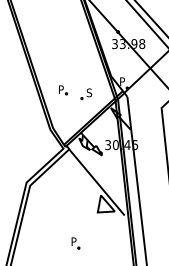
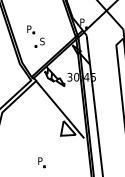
part: (86, 94) -> (39, 42), moved

